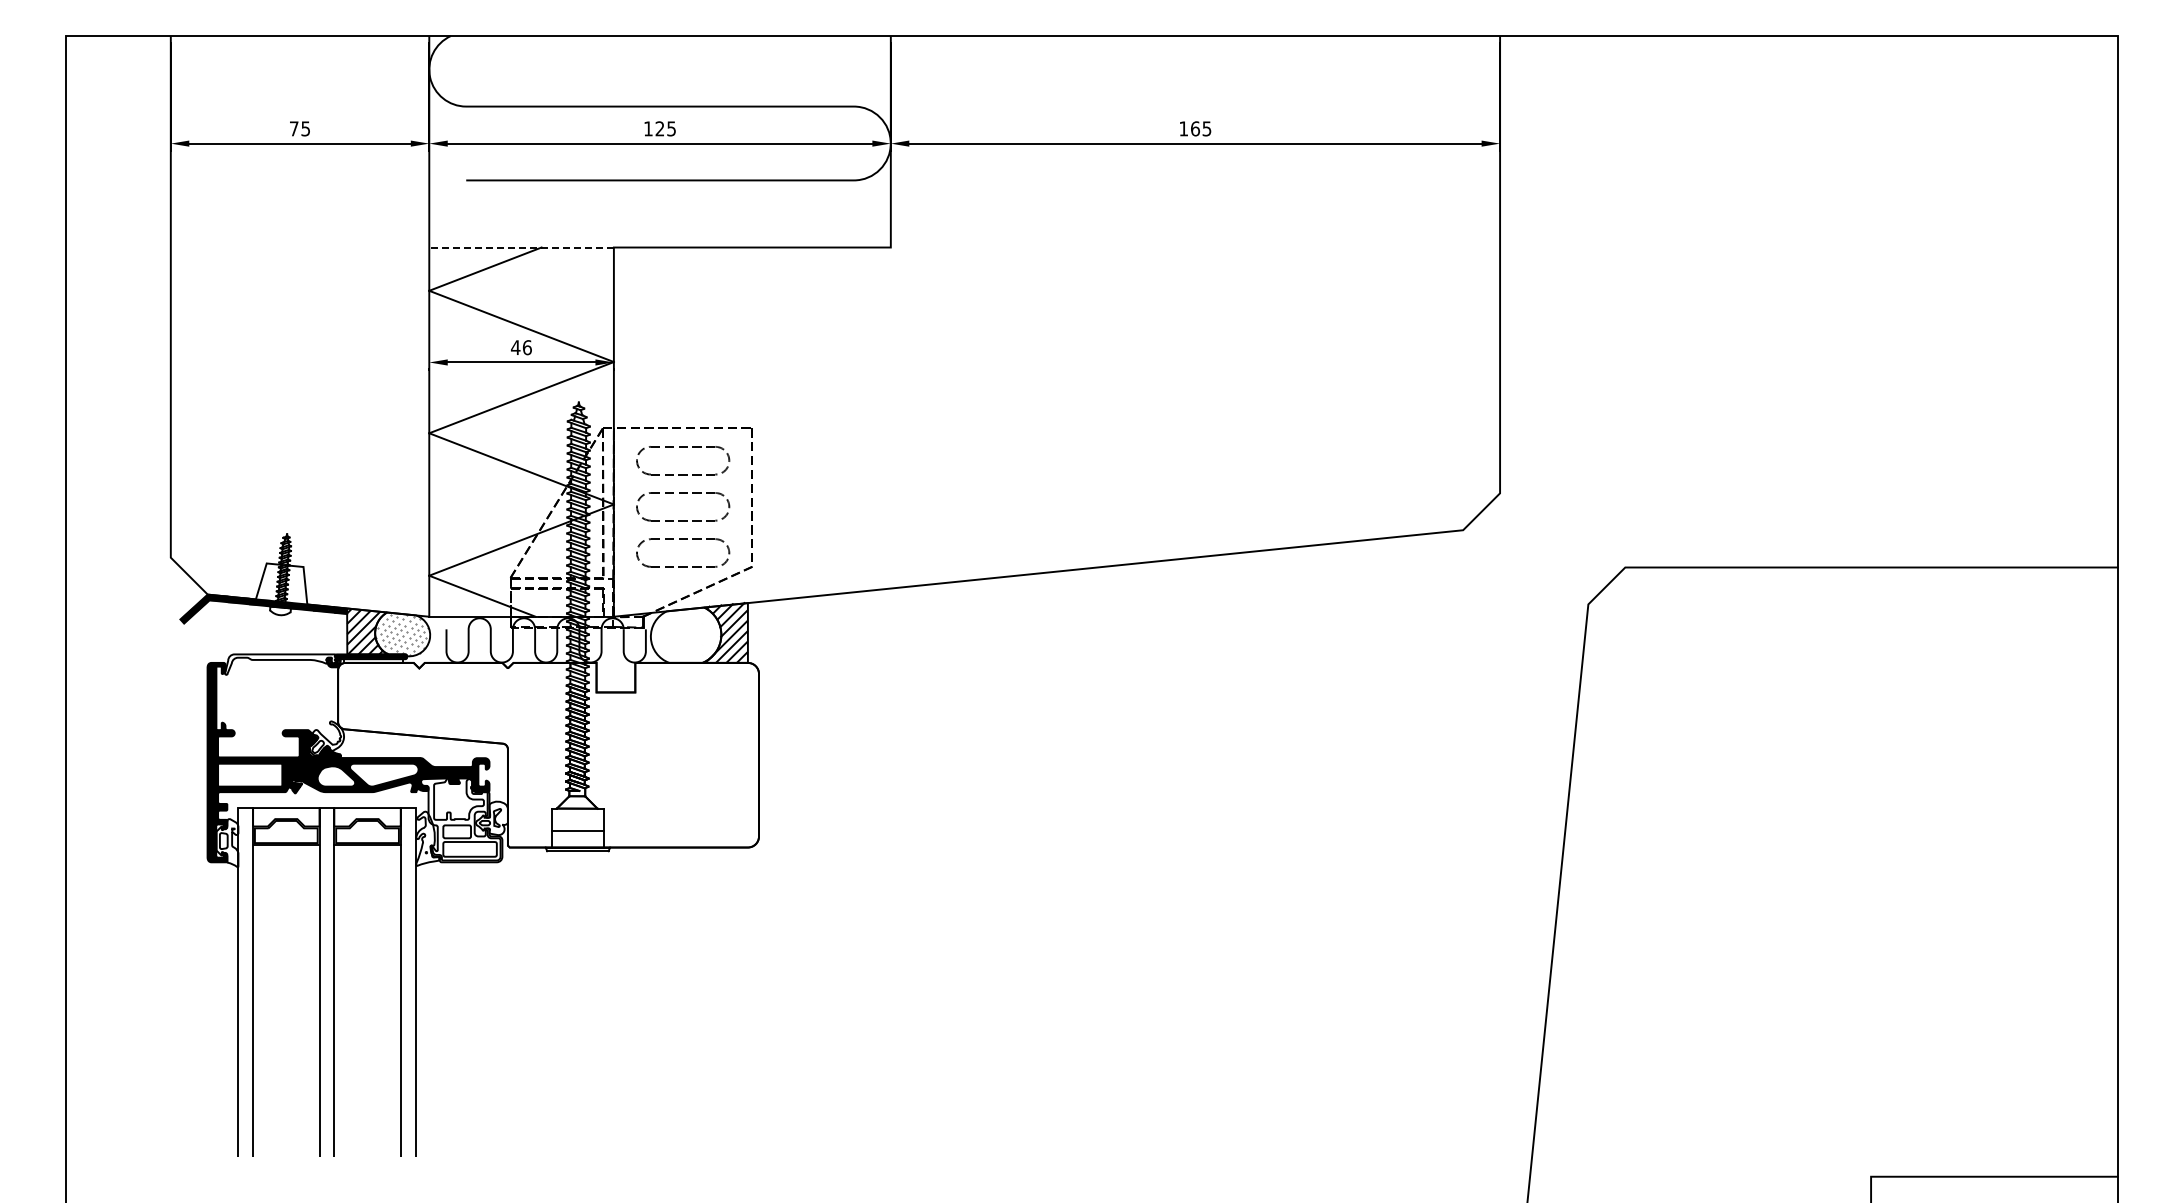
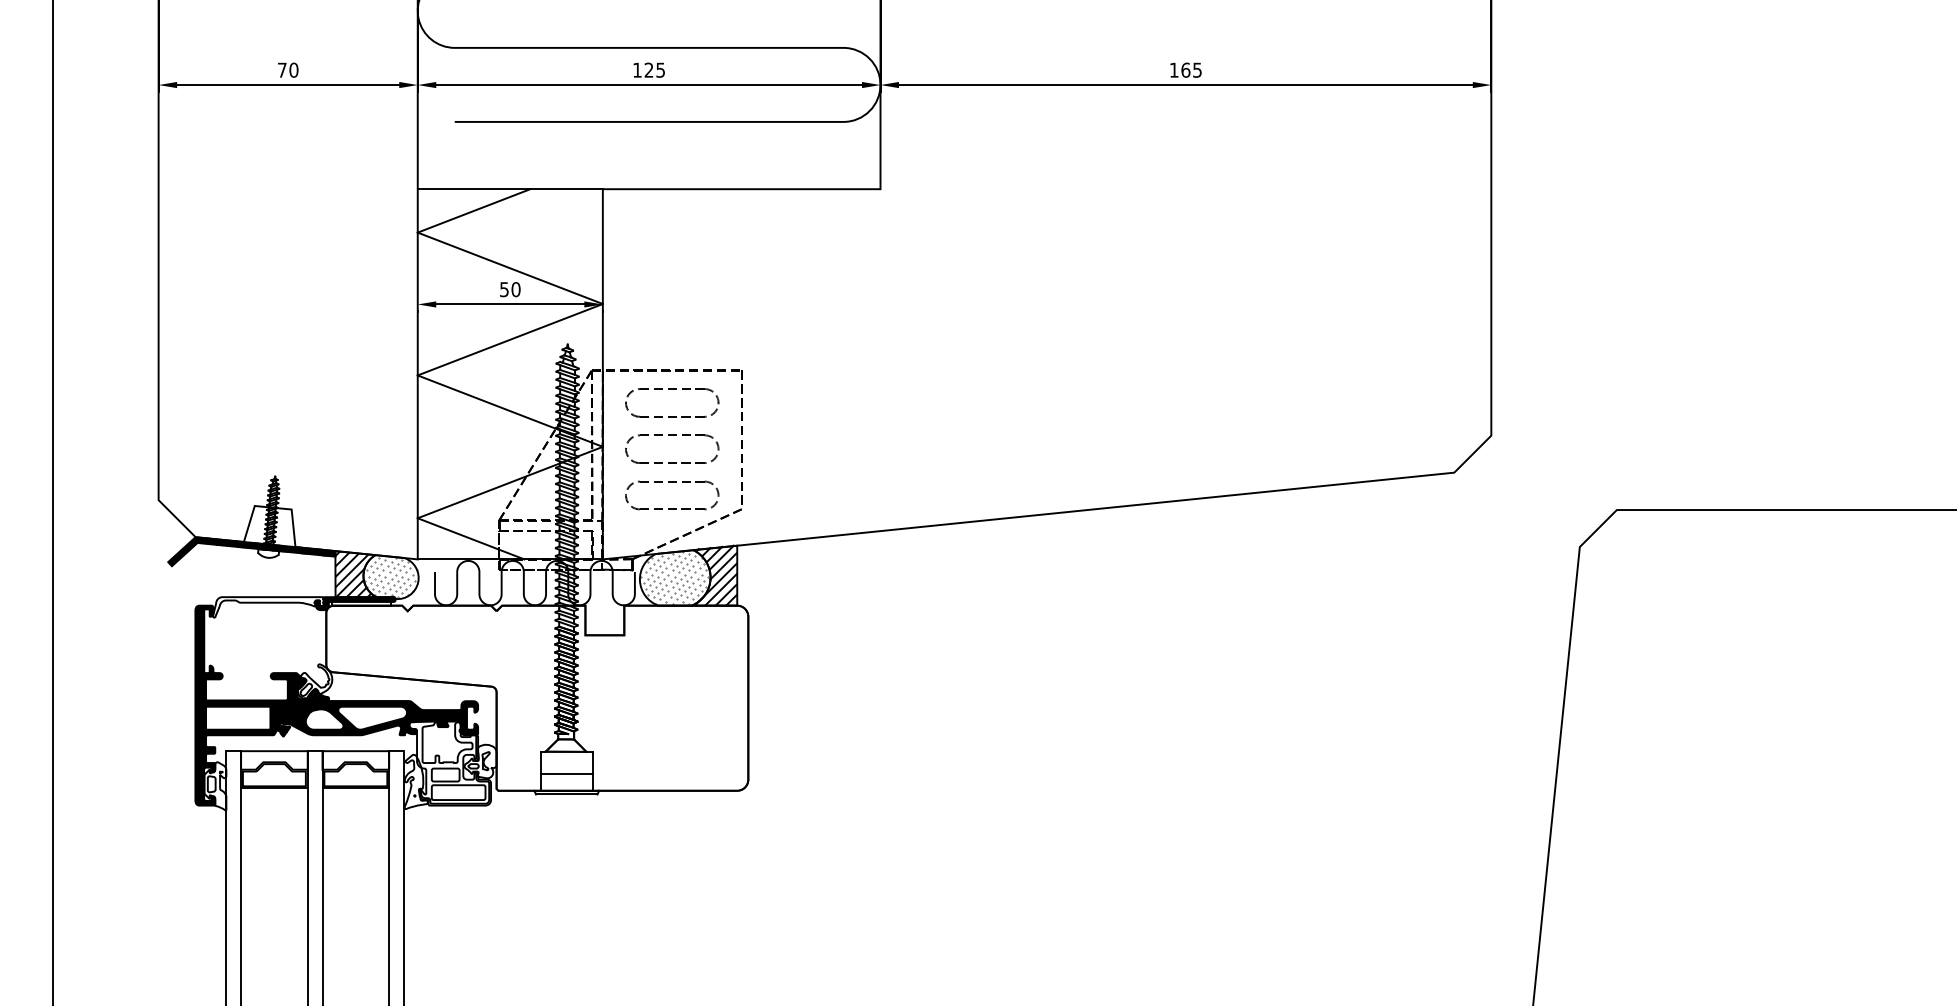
text: (305, 128) -> (293, 69), 75 -> 70
line: (521, 247) -> (510, 189), dashed -> solid
text: (520, 347) -> (509, 289), 46 -> 50
hatch: (685, 634) -> (674, 577), added

